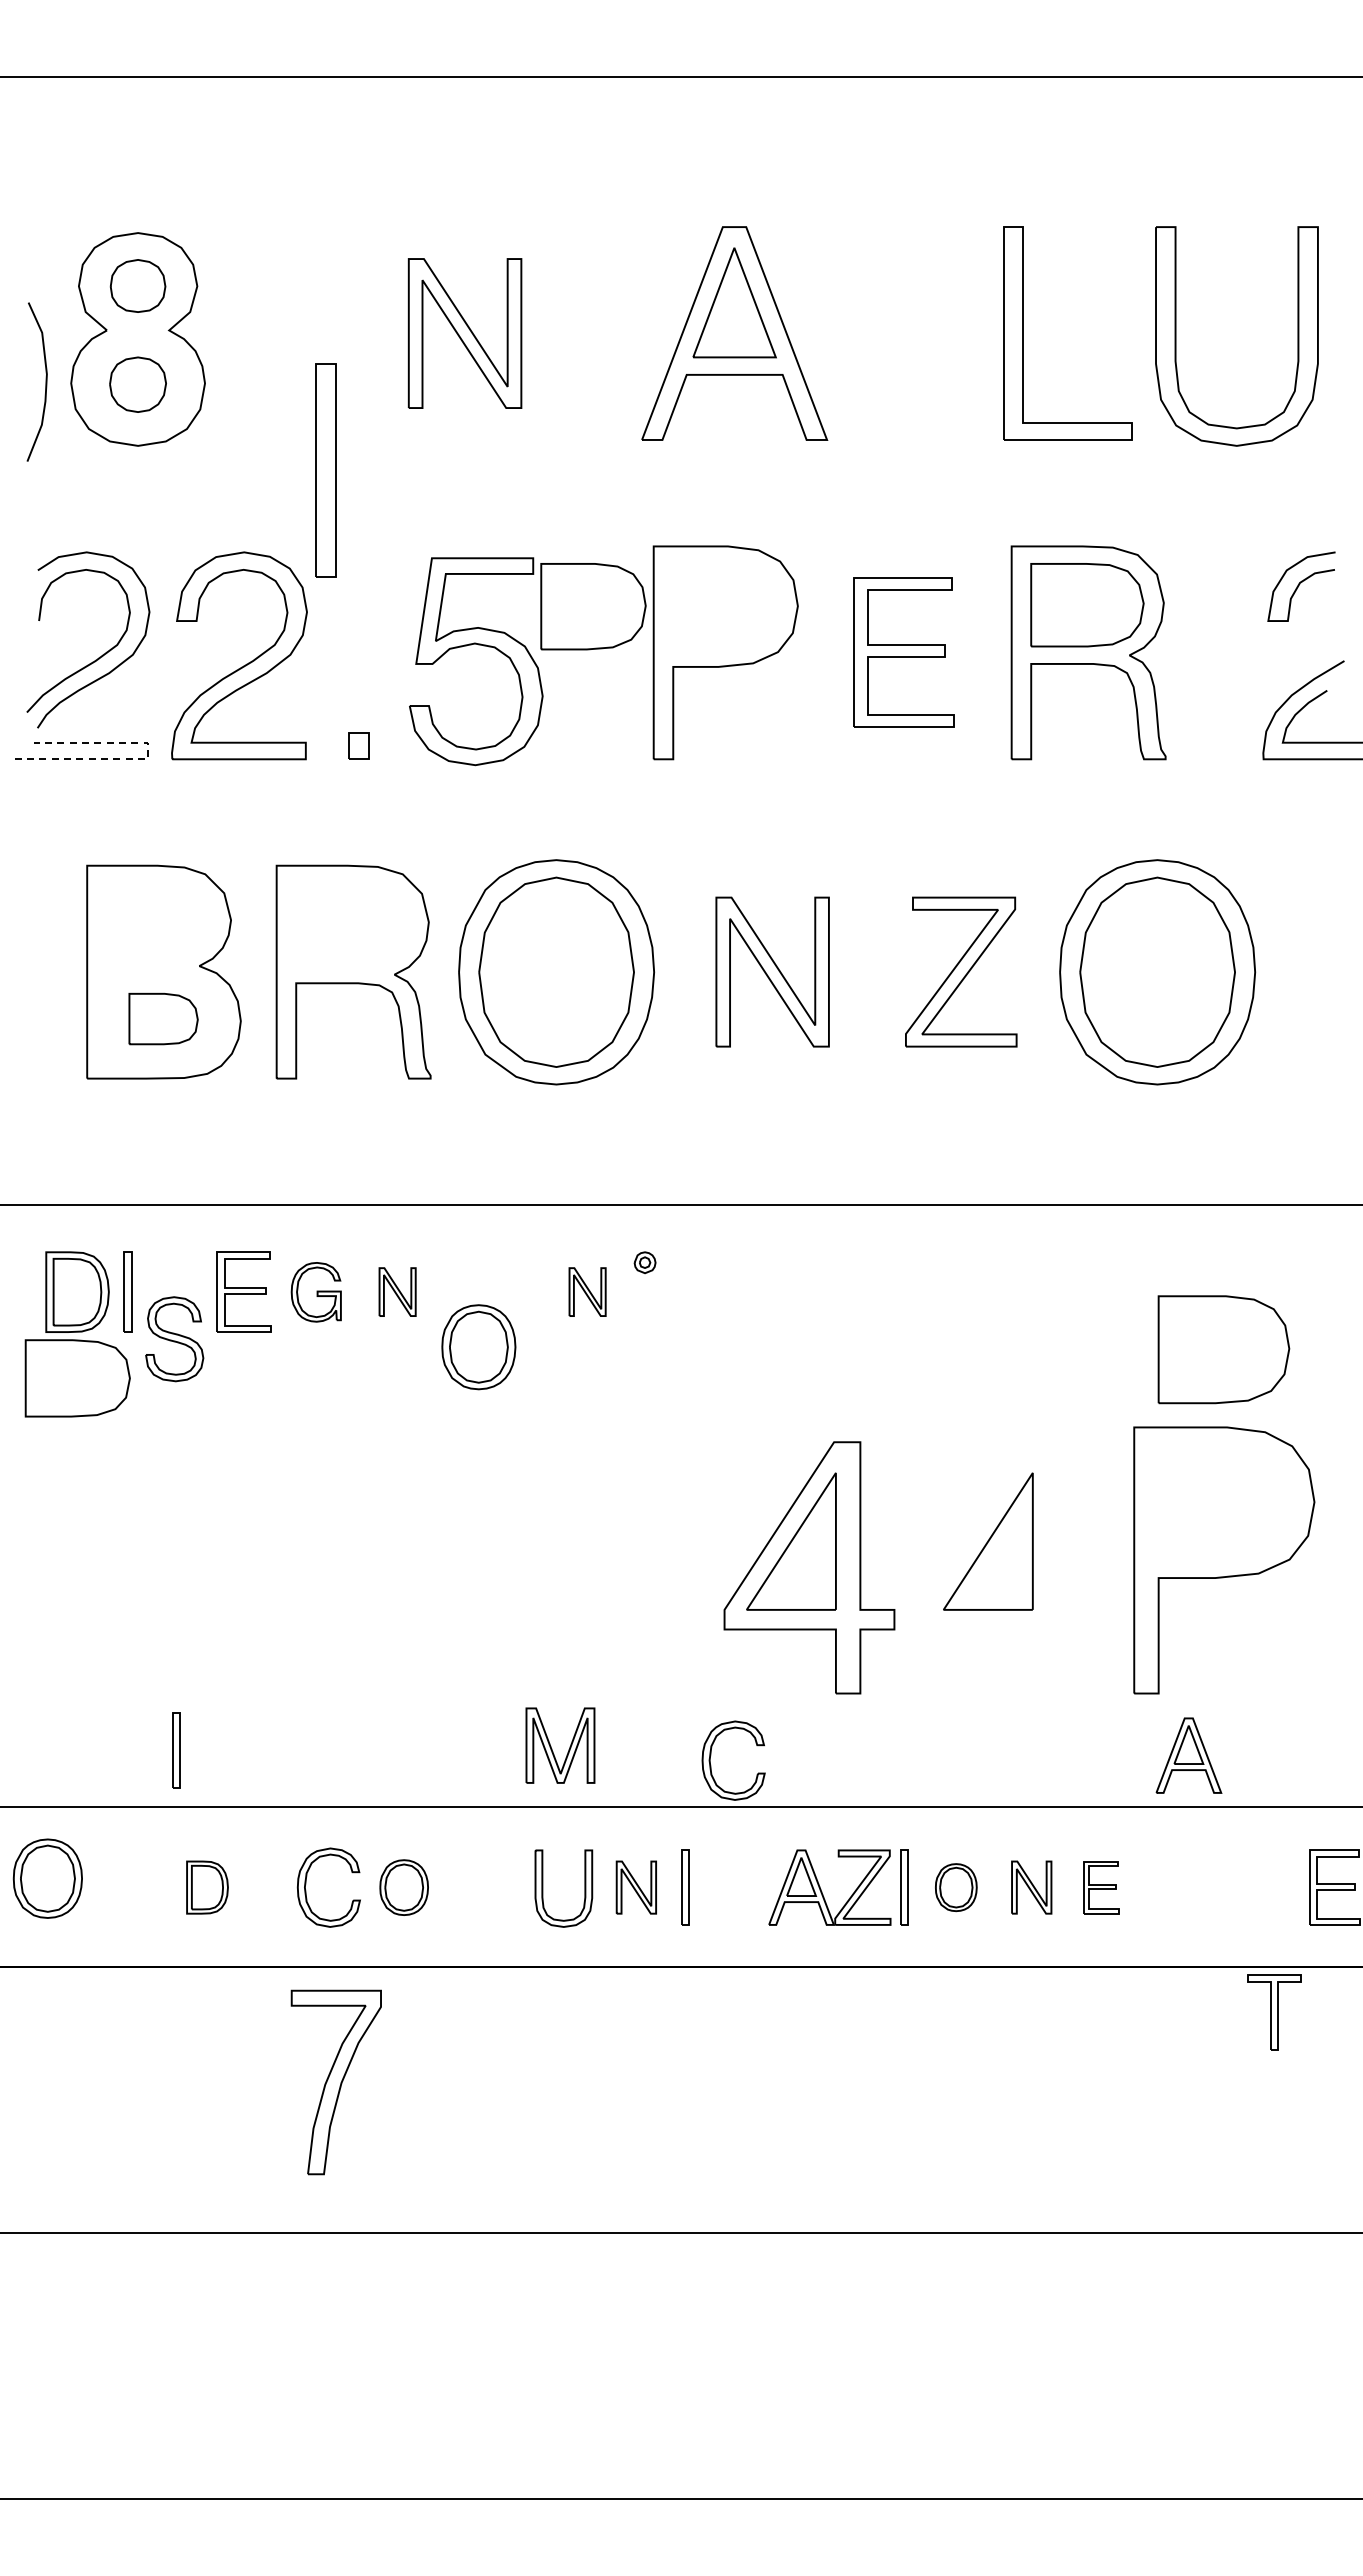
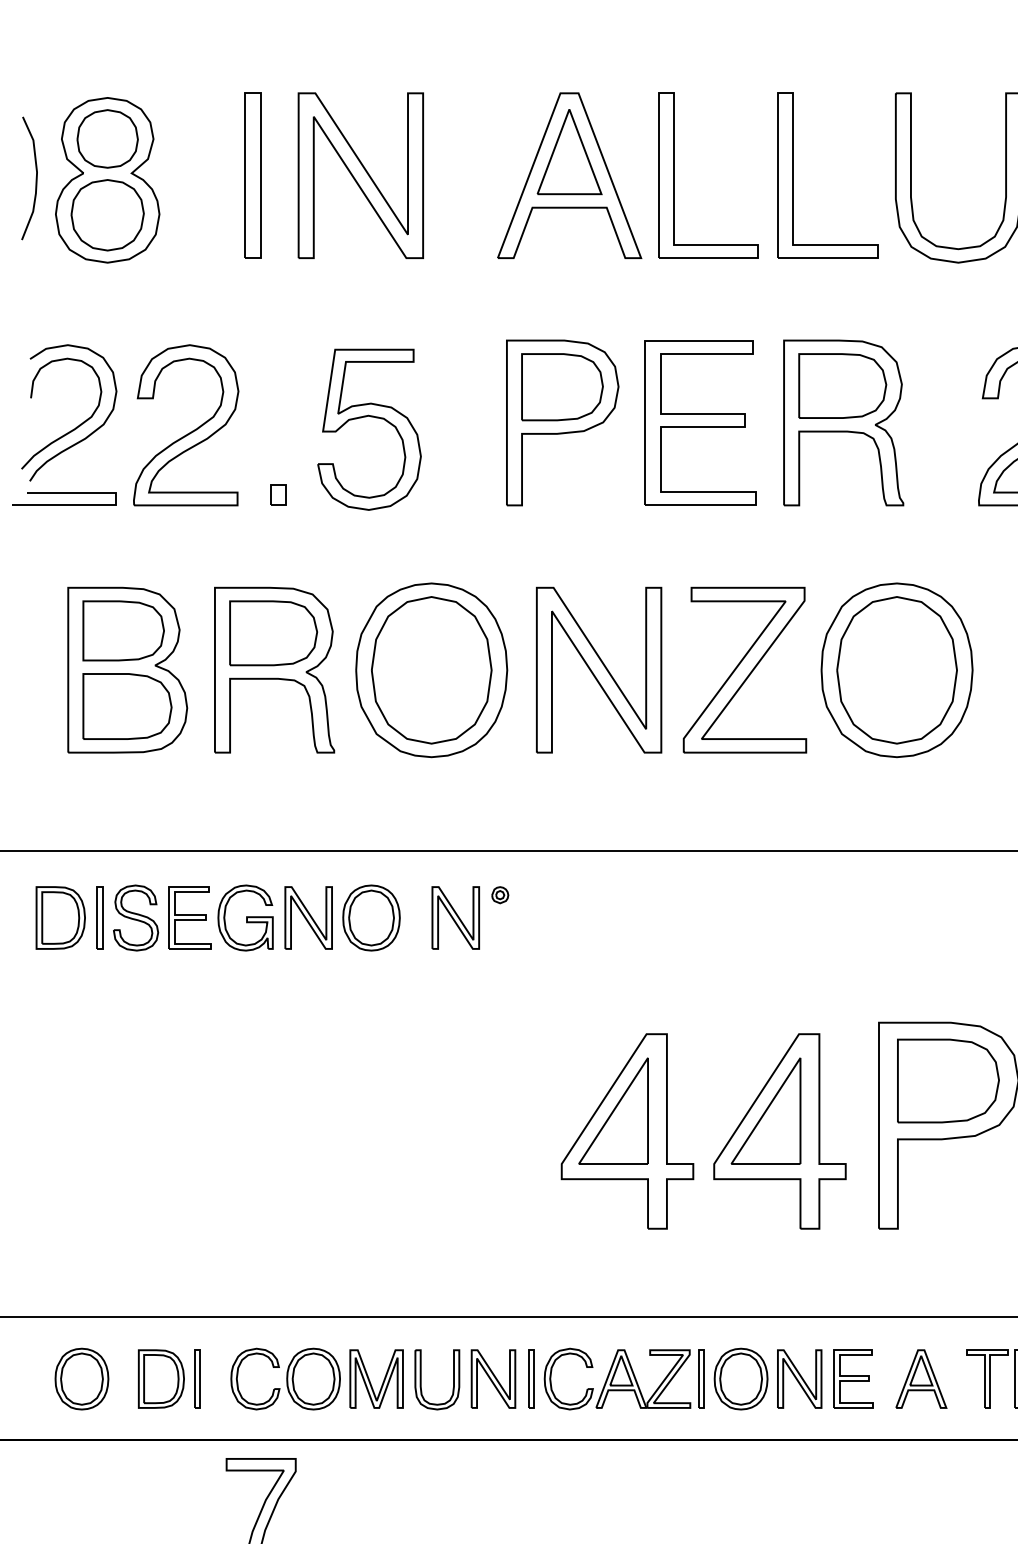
part: (137, 285) -> (107, 138), size x1.43
part: (464, 333) -> (360, 175), size x1.43
part: (869, 333) -> (674, 175), added
curve: (45, 381) -> (35, 178), moved
part: (137, 384) -> (107, 215), size x1.67
part: (325, 470) -> (252, 175), moved
part: (593, 606) -> (562, 387), moved
part: (904, 652) -> (701, 422), size x1.43
line: (148, 759) -> (115, 505), dashed -> solid
part: (352, 924) -> (273, 633), added
part: (772, 971) -> (598, 669), size x1.43
part: (961, 971) -> (745, 669), size x1.43
part: (163, 1018) -> (127, 706), size x1.67
part: (397, 1291) -> (308, 917), size x1.67
part: (587, 1291) -> (455, 917), size x1.67
part: (316, 1292) -> (245, 918), size x1.43
part: (174, 1339) -> (135, 918), moved
part: (478, 1347) -> (371, 918), moved
part: (1223, 1349) -> (948, 1080), moved
part: (77, 1378) -> (123, 630), moved
part: (1006, 1567) -> (780, 1131), added
part: (552, 1748) -> (370, 1381), moved
part: (176, 1750) -> (197, 1378), moved
part: (711, 1755) -> (551, 1375), moved
part: (1188, 1755) -> (921, 1378), moved
part: (47, 1878) -> (81, 1378), moved
part: (207, 1887) -> (161, 1378), size x1.43
part: (404, 1887) -> (313, 1378), size x1.43
part: (636, 1887) -> (493, 1378), size x1.43
part: (956, 1887) -> (741, 1378), size x1.67
part: (1031, 1887) -> (799, 1378), size x1.43
part: (1101, 1887) -> (853, 1378), size x1.43
part: (1274, 2012) -> (987, 1378), moved

